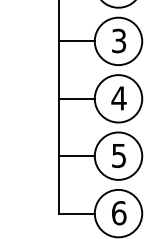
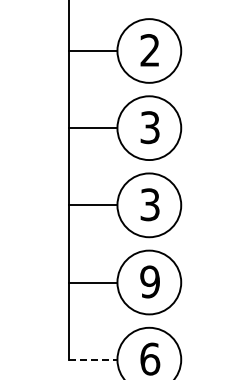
text: (118, 98) -> (149, 204), 4 -> 3
text: (118, 155) -> (149, 281), 5 -> 9
line: (76, 213) -> (93, 359), solid -> dashed

